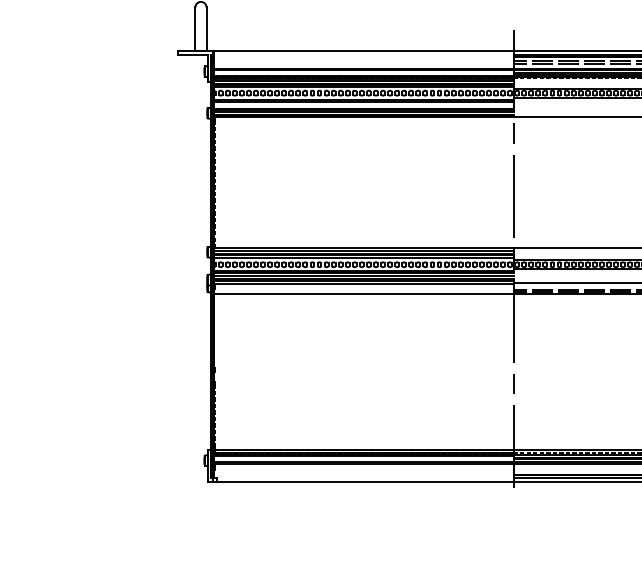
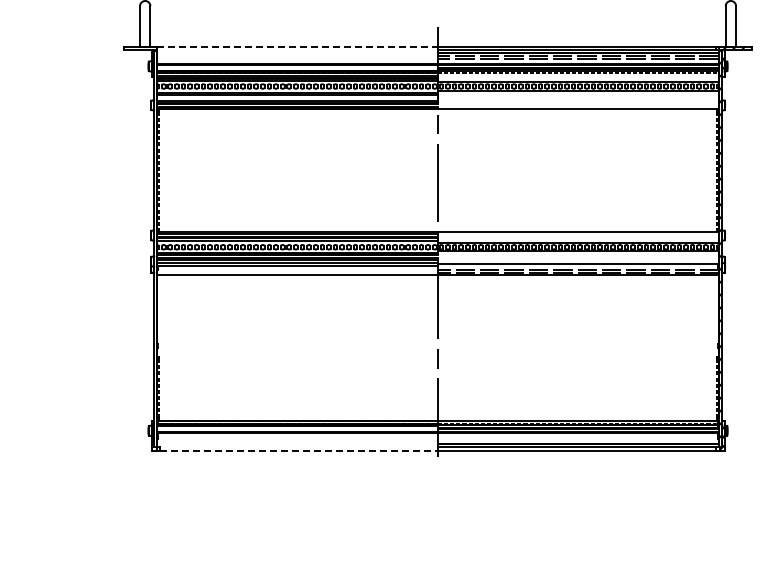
line: (363, 50) -> (297, 46), solid -> dashed
line: (365, 481) -> (299, 450), solid -> dashed

